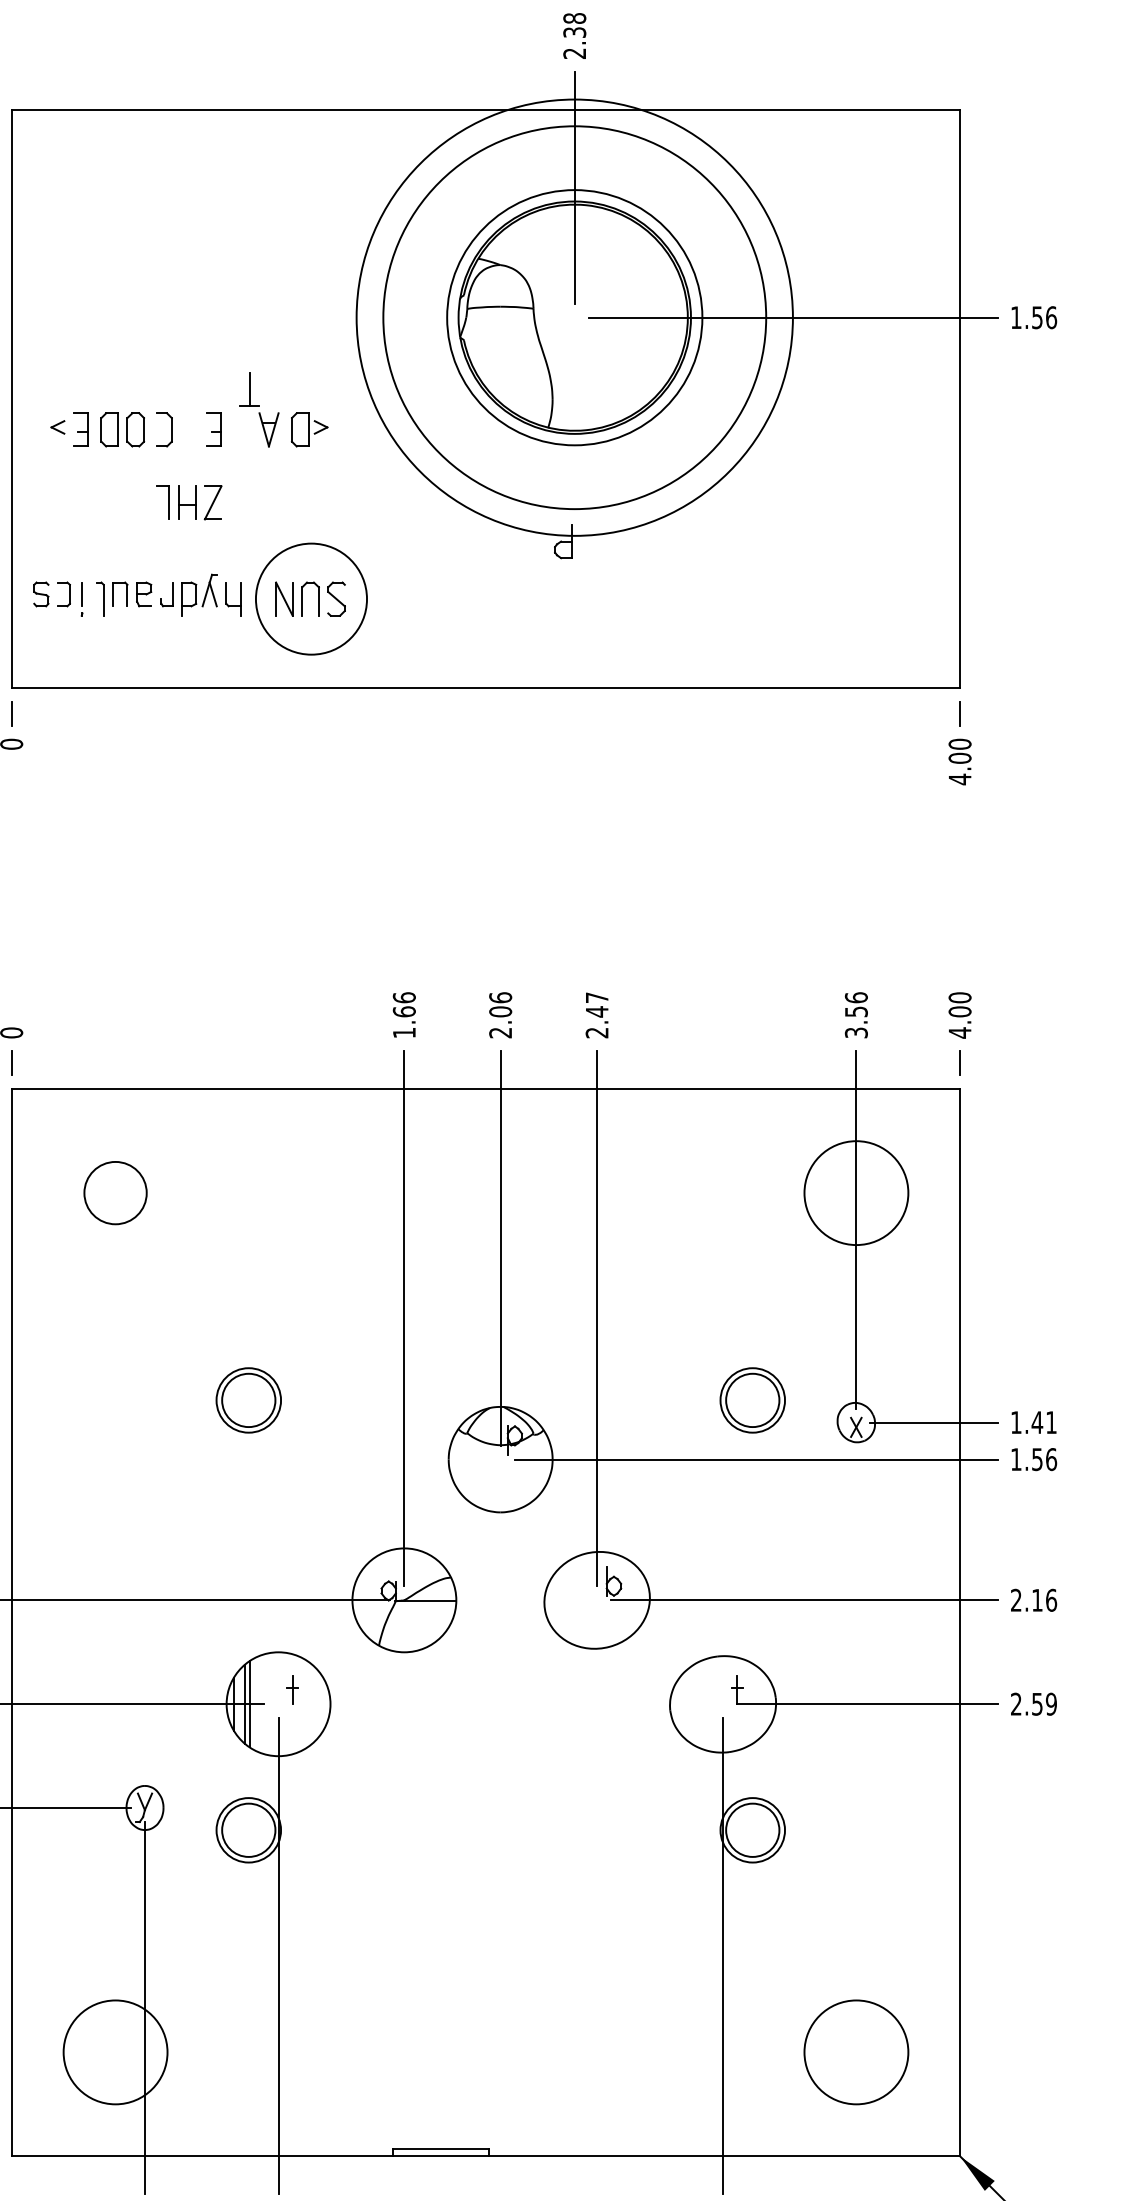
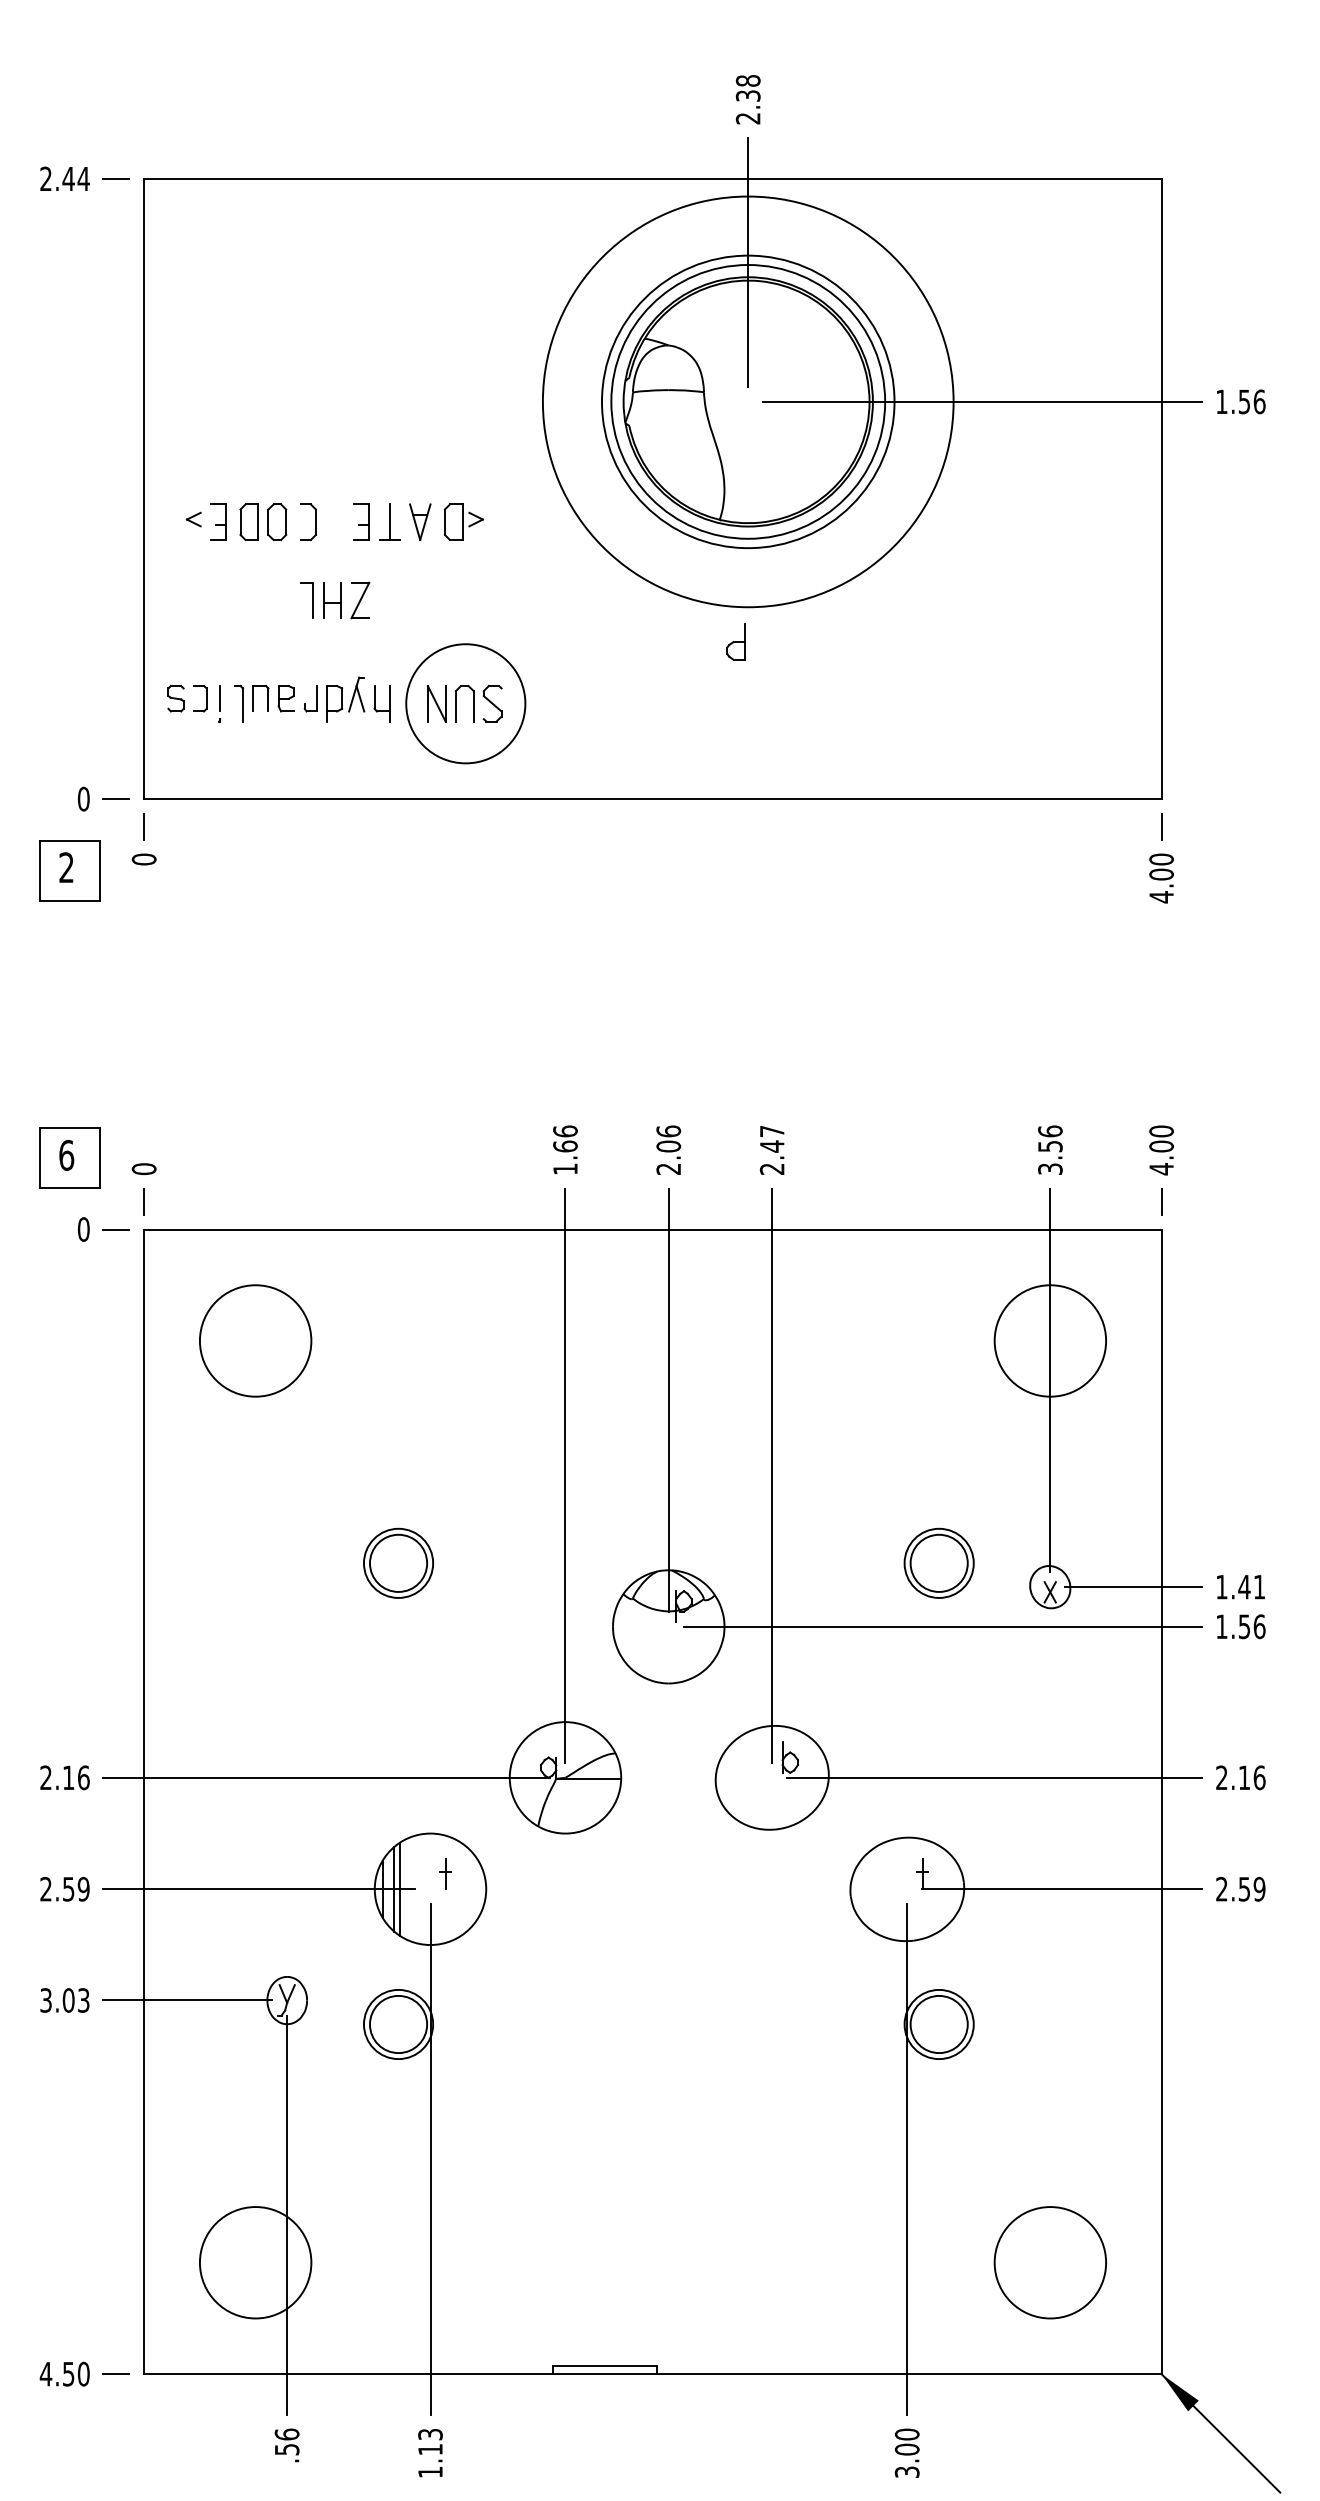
circle: (574, 317) -> (747, 401), size x0.62
part: (249, 389) -> (389, 521), moved
circle: (115, 1192) -> (255, 1340), size x1.67

